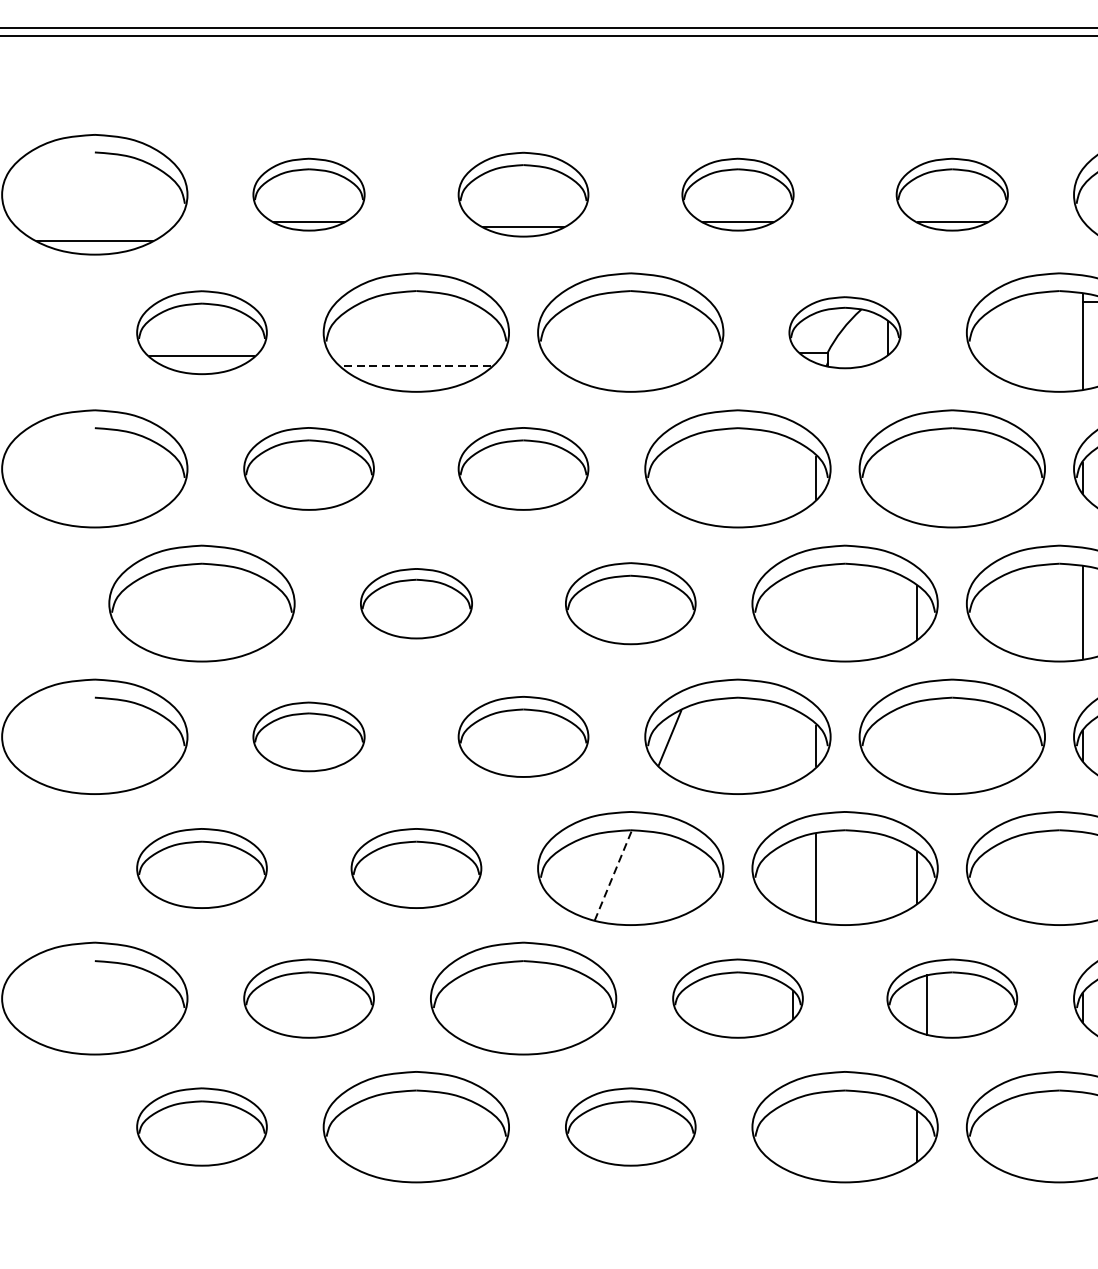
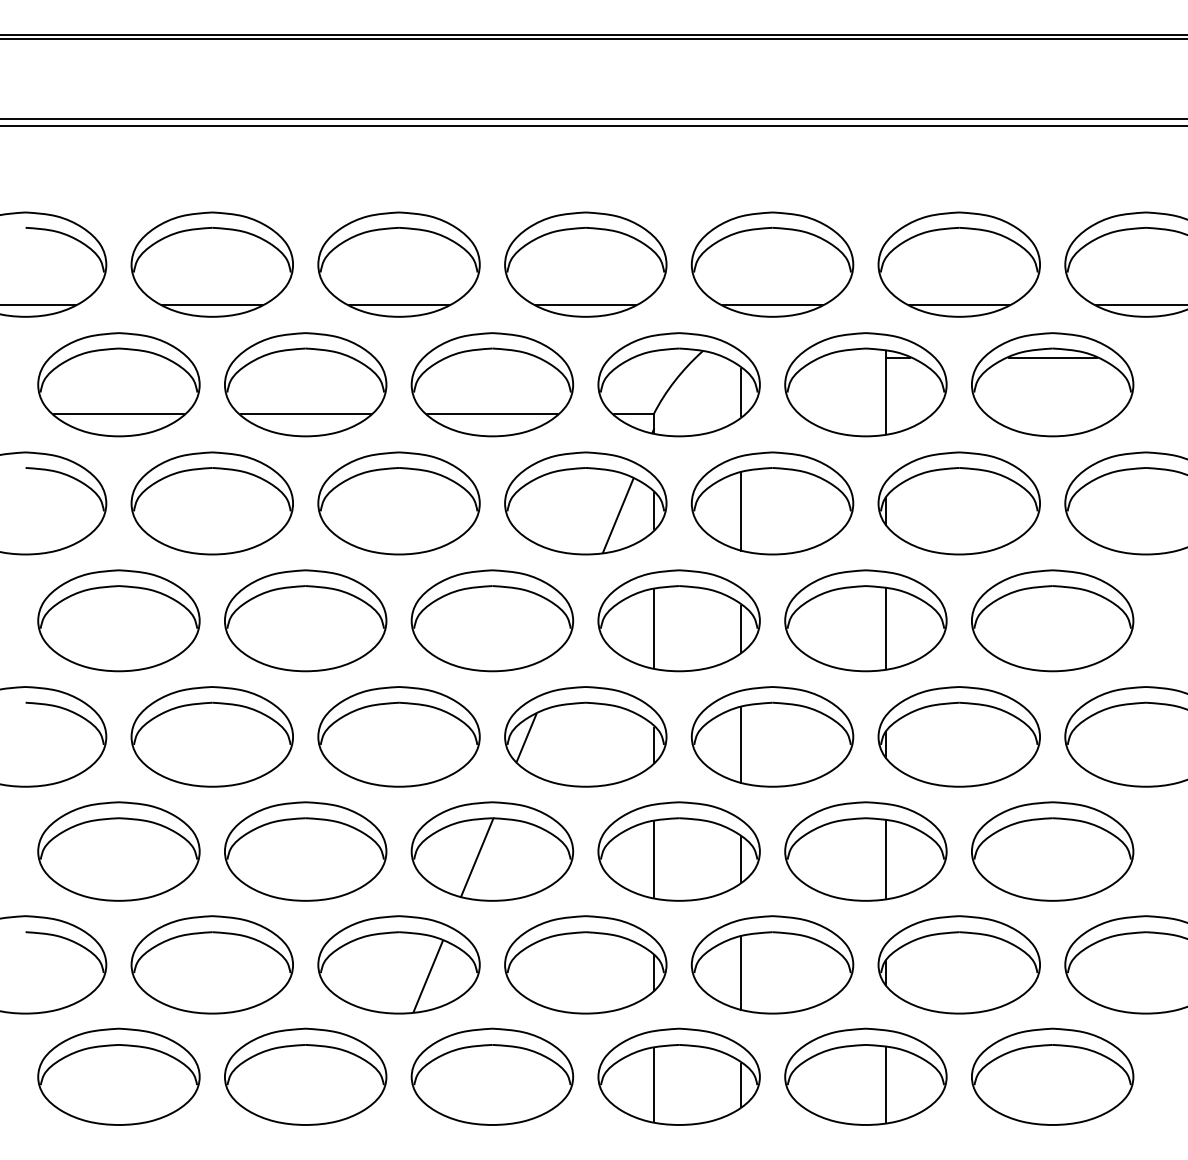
part: (308, 194) -> (211, 264), size x1.67
part: (522, 194) -> (398, 264), size x1.43
part: (737, 194) -> (585, 264), size x1.67
part: (952, 194) -> (772, 264), size x1.67
part: (201, 332) -> (118, 384), size x1.43
part: (844, 332) -> (678, 384), size x1.67
line: (416, 365) -> (305, 413), dashed -> solid
line: (630, 365) -> (492, 413), added
part: (308, 468) -> (211, 503), size x1.43
part: (522, 468) -> (398, 503), size x1.43
line: (916, 476) -> (741, 510), added
line: (775, 482) -> (618, 515), added
part: (416, 603) -> (305, 620), size x1.67
part: (630, 603) -> (492, 620), size x1.43
line: (815, 612) -> (653, 628), added
part: (308, 736) -> (211, 736), size x1.67
part: (522, 736) -> (398, 736), size x1.43
line: (916, 745) -> (741, 744), added
part: (201, 868) -> (118, 851), size x1.43
part: (416, 868) -> (305, 851), size x1.43
line: (613, 875) -> (477, 857), dashed -> solid
line: (1083, 877) -> (886, 859), added
part: (308, 998) -> (211, 964), size x1.43
part: (737, 998) -> (585, 964), size x1.43
part: (952, 998) -> (772, 964), size x1.43
line: (556, 1011) -> (427, 976), added
part: (201, 1126) -> (118, 1076), size x1.43
part: (630, 1126) -> (492, 1076), size x1.43
line: (815, 1135) -> (653, 1084), added
line: (1083, 1135) -> (886, 1084), added

